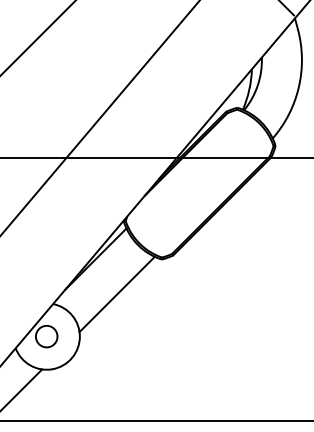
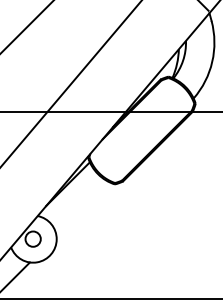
line: (116, 293) -> (82, 208), removed

